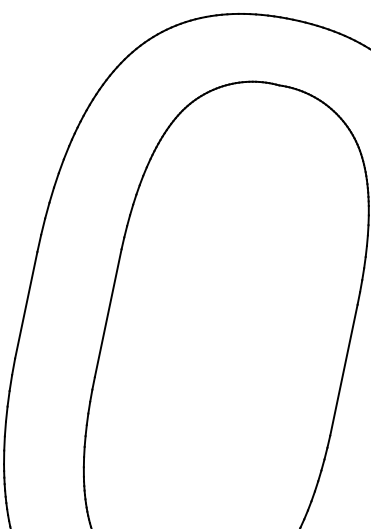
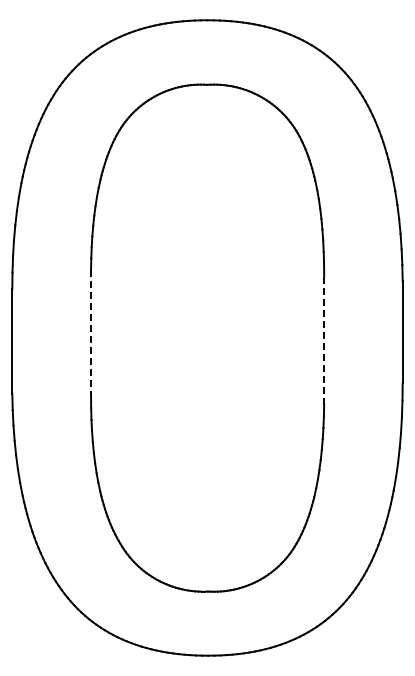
line: (108, 312) -> (91, 332), solid -> dashed
line: (344, 369) -> (324, 339), solid -> dashed

